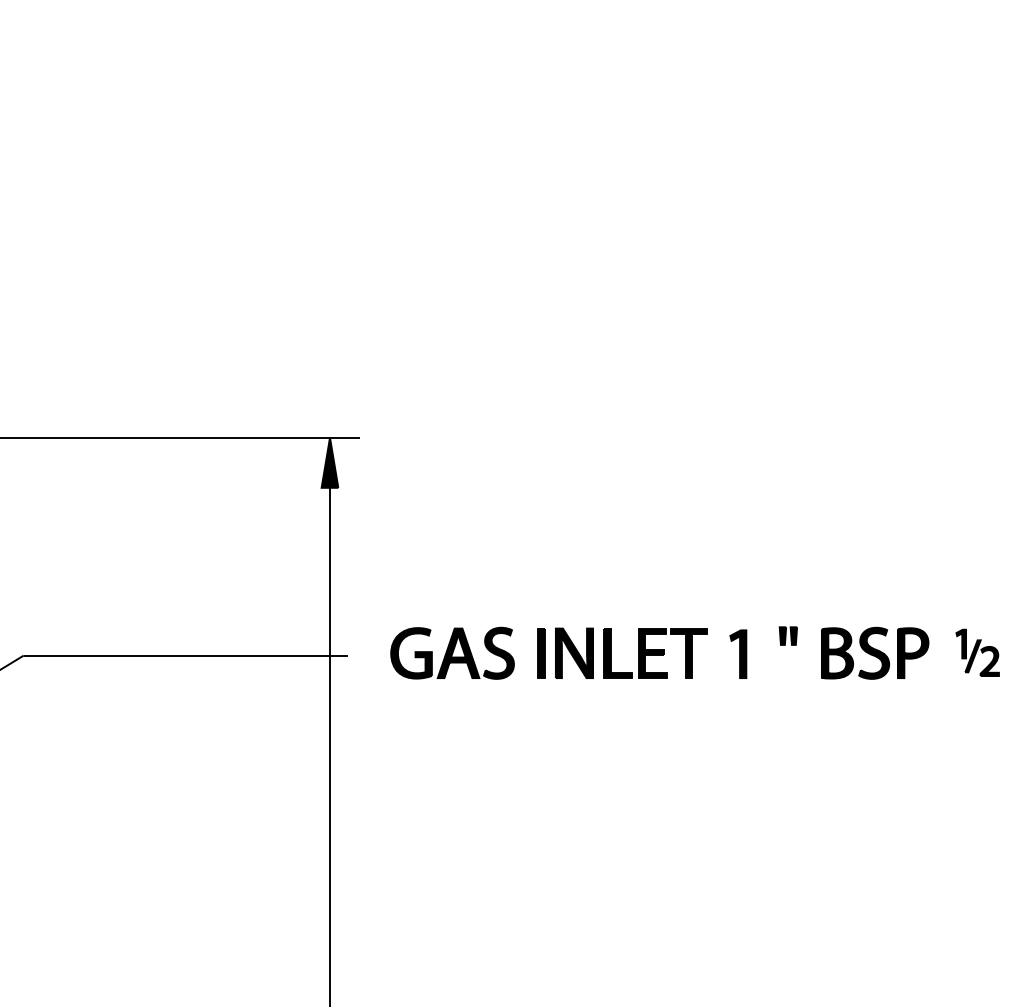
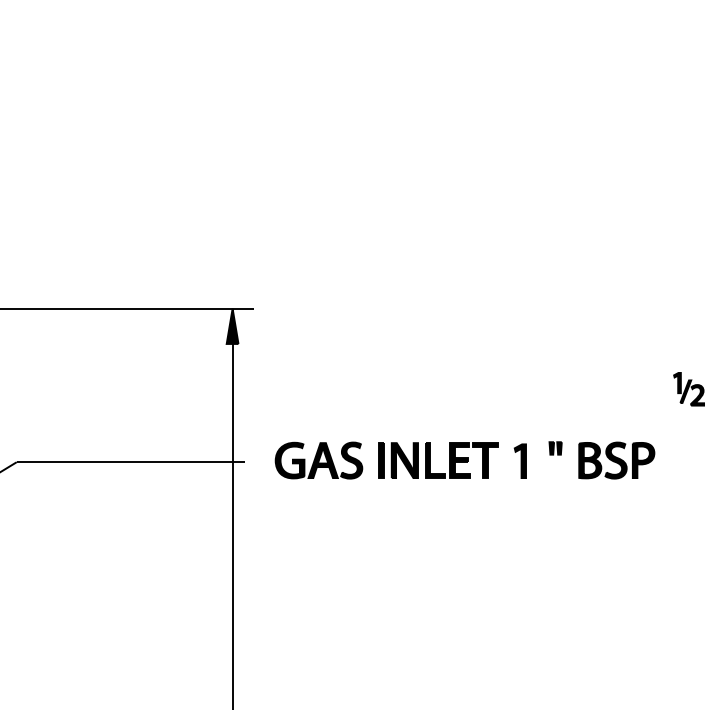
part: (976, 653) -> (688, 389), moved

